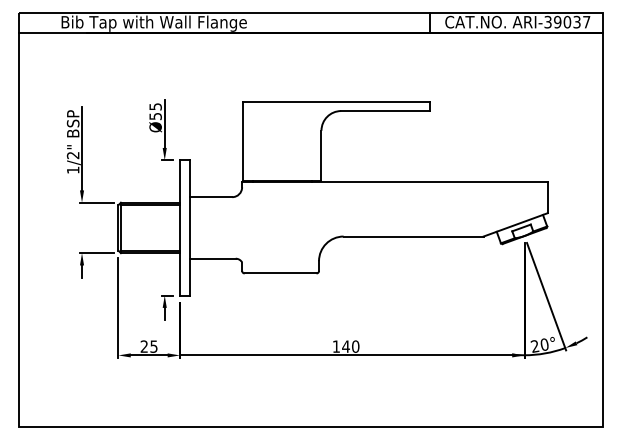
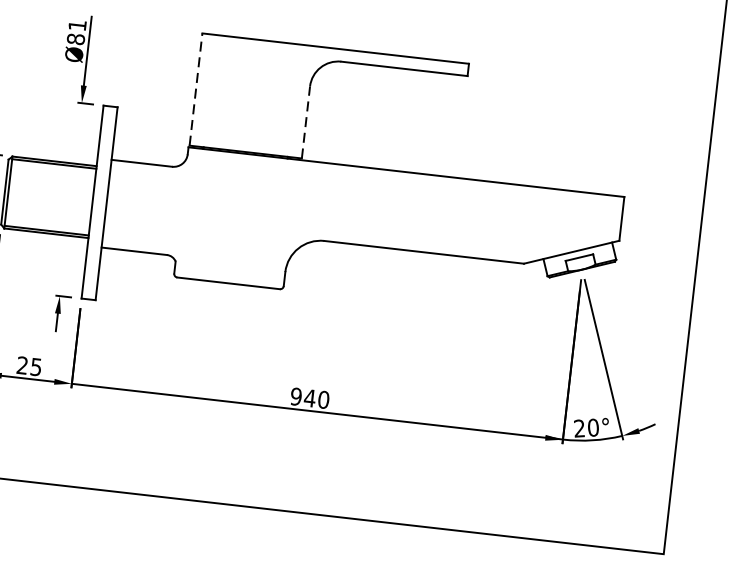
text: (155, 111) -> (76, 32), Ø55 -> Ø81
line: (242, 141) -> (195, 89), solid -> dashed
line: (321, 155) -> (306, 121), solid -> dashed
text: (336, 346) -> (296, 396), 140 -> 940

